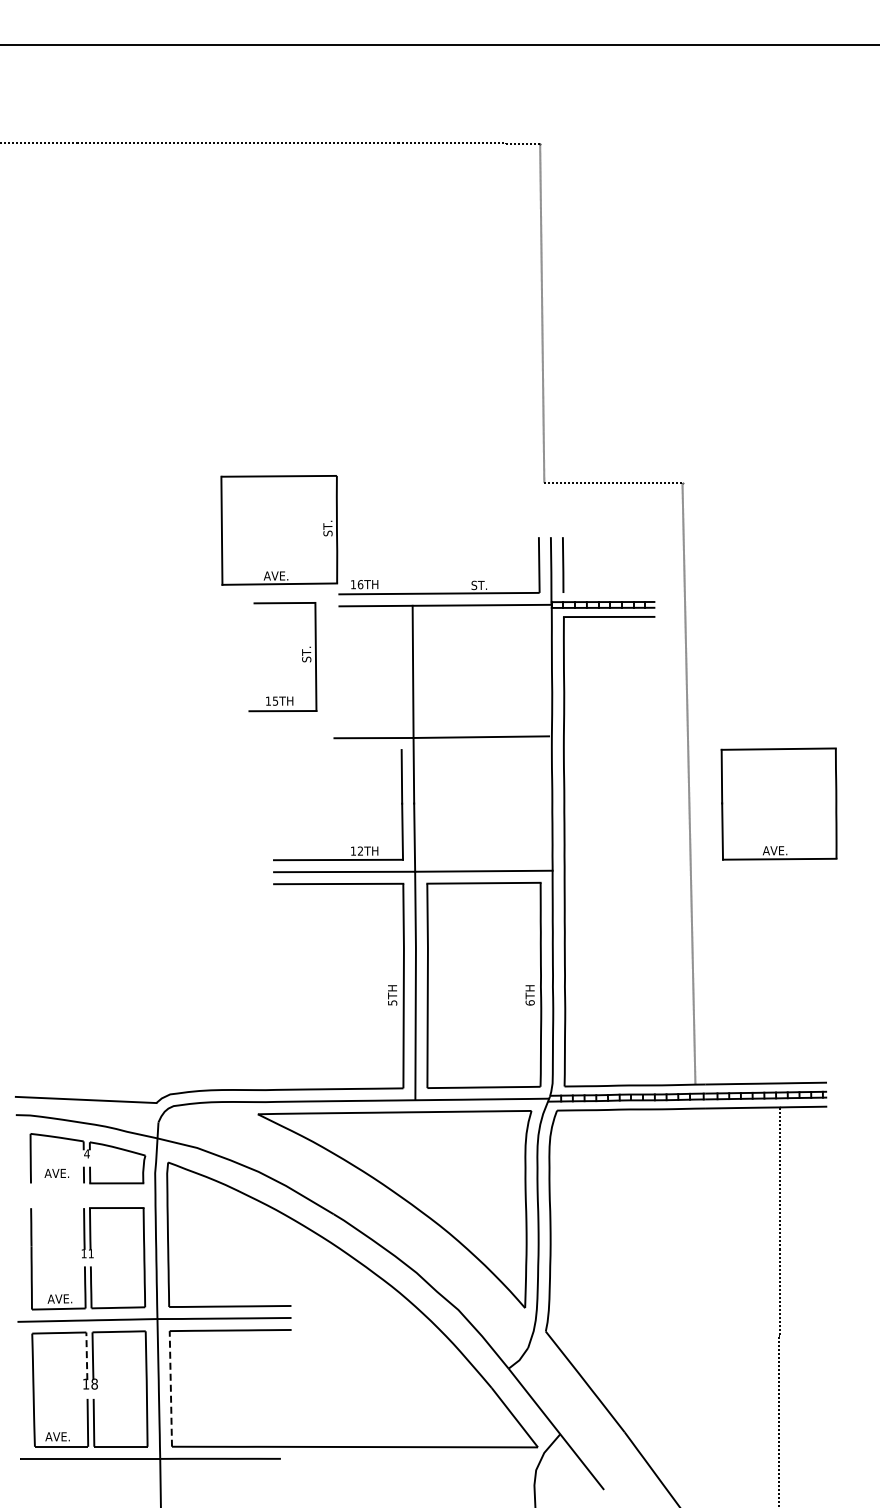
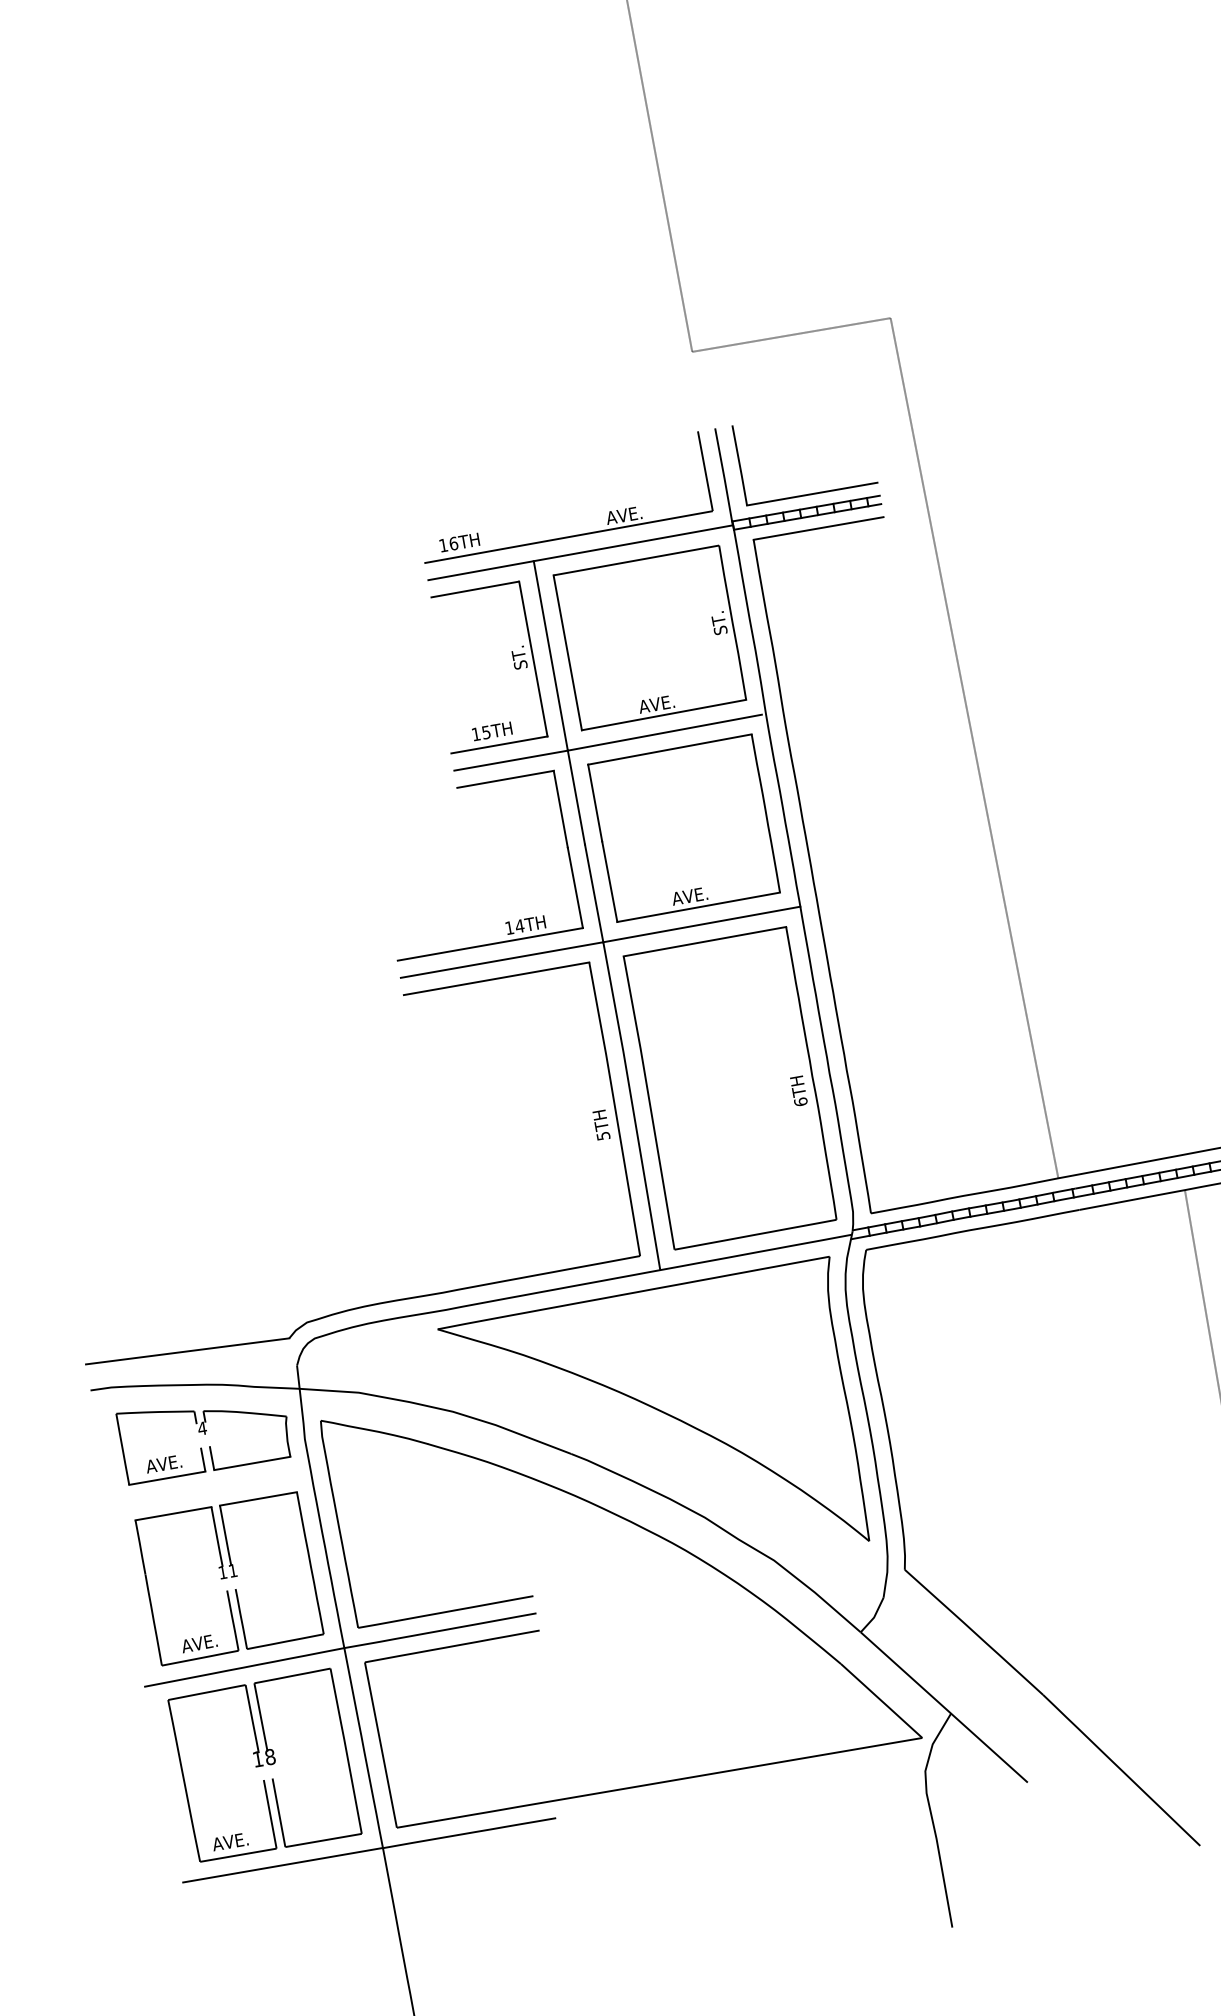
part: (279, 530) -> (650, 638), moved
text: (478, 585) -> (623, 515), ST. -> AVE.
line: (608, 592) -> (811, 493), added
part: (302, 657) -> (514, 663), moved
line: (367, 750) -> (504, 780), added
part: (778, 803) -> (683, 827), moved
text: (360, 850) -> (519, 925), 12TH -> 14TH
line: (57, 1183) -> (167, 1478), added
line: (57, 1208) -> (173, 1514), added
line: (86, 1356) -> (251, 1719), dashed -> solid
line: (170, 1388) -> (380, 1744), dashed -> solid

